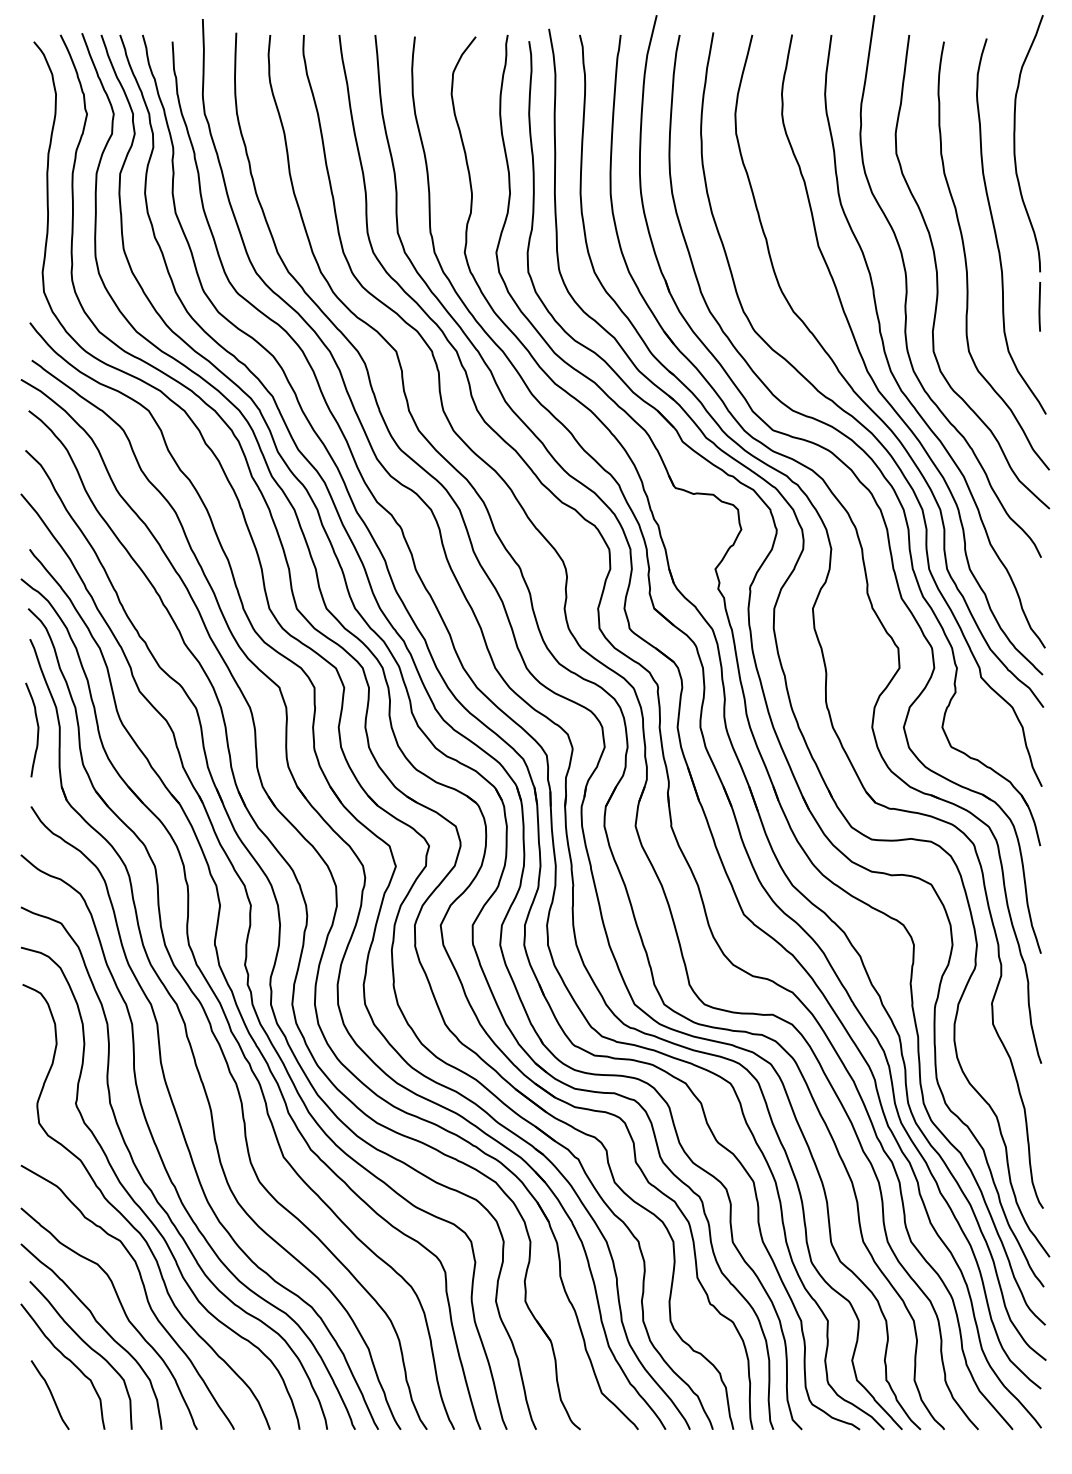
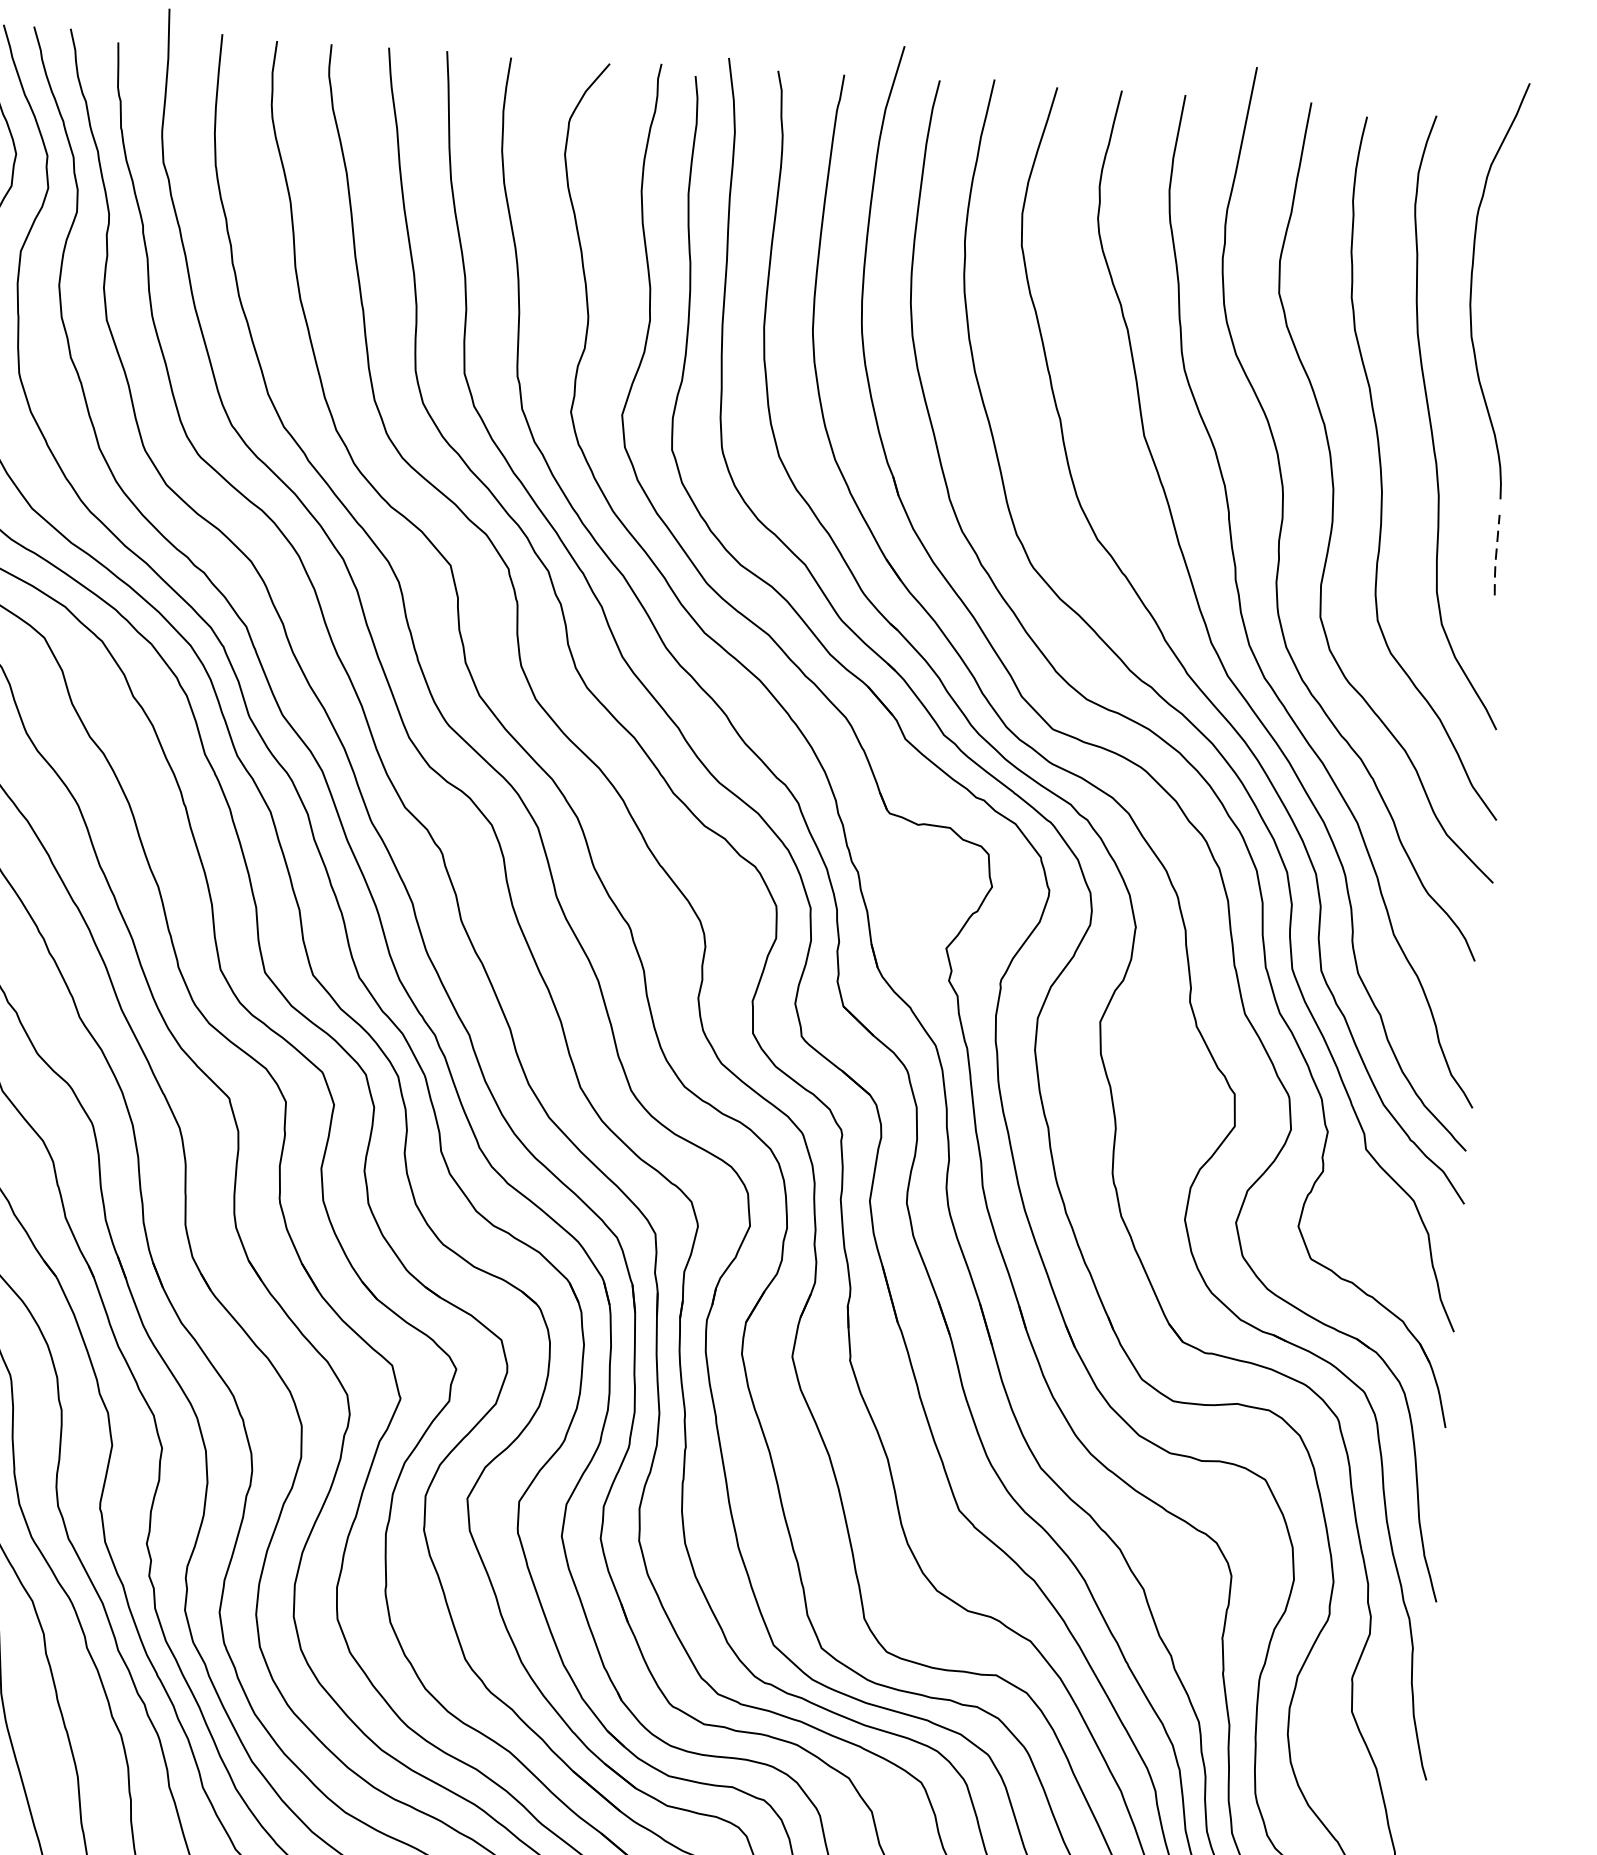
line: (1039, 308) -> (1495, 557), solid -> dashed

